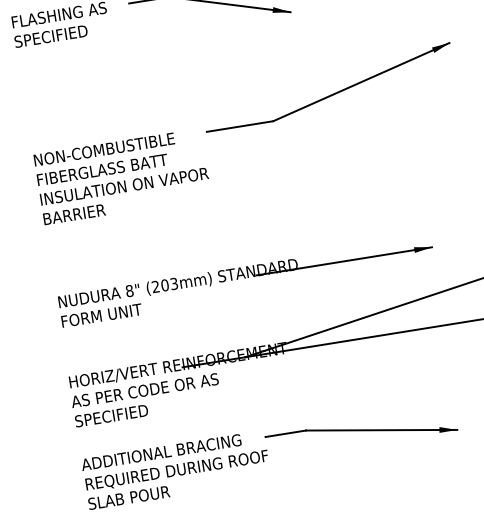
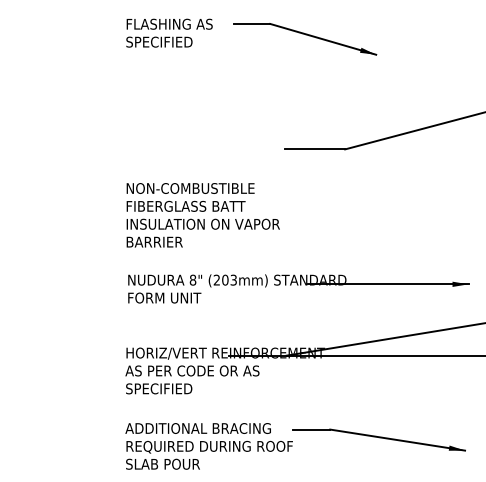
text: (122, 177) -> (202, 215), moved

